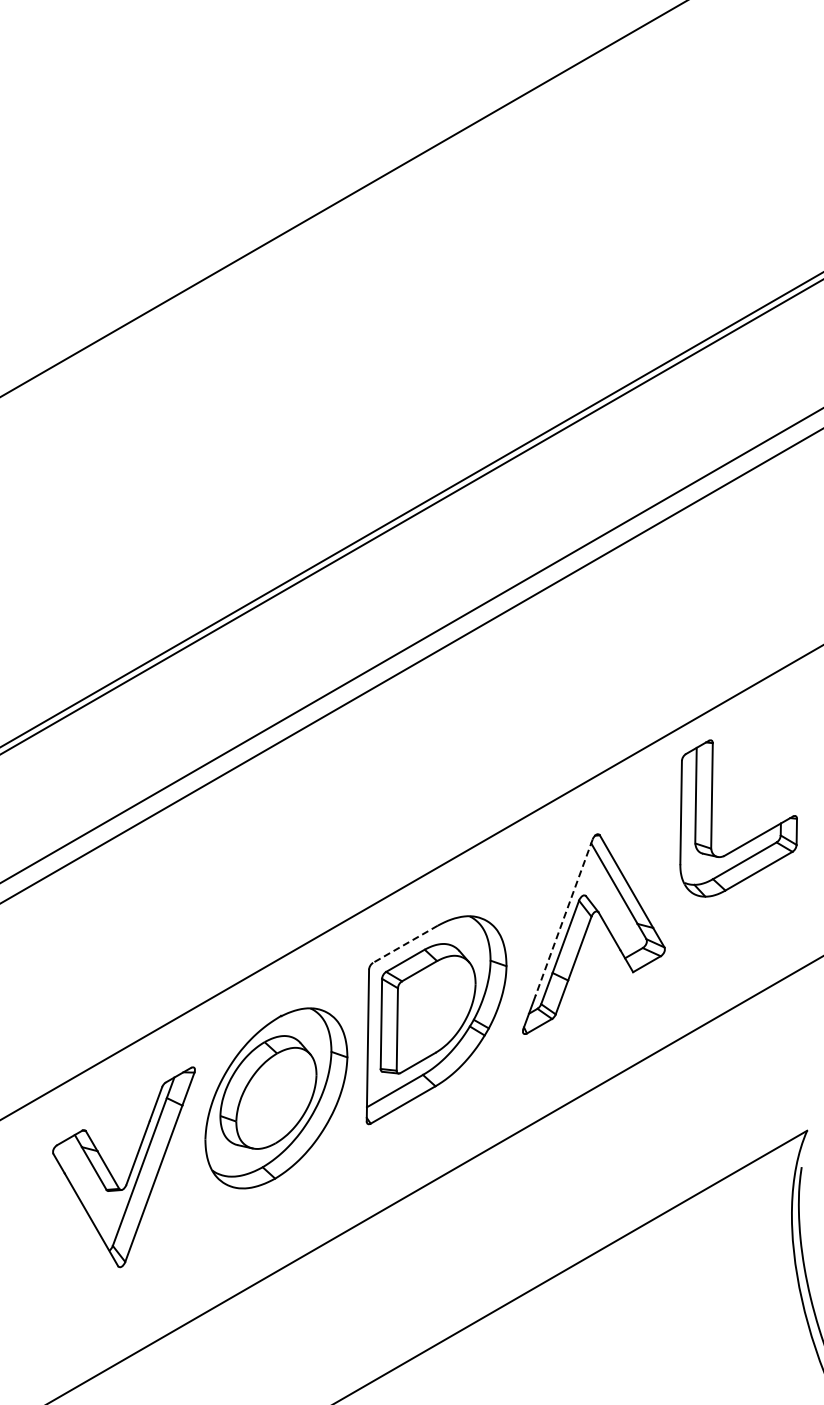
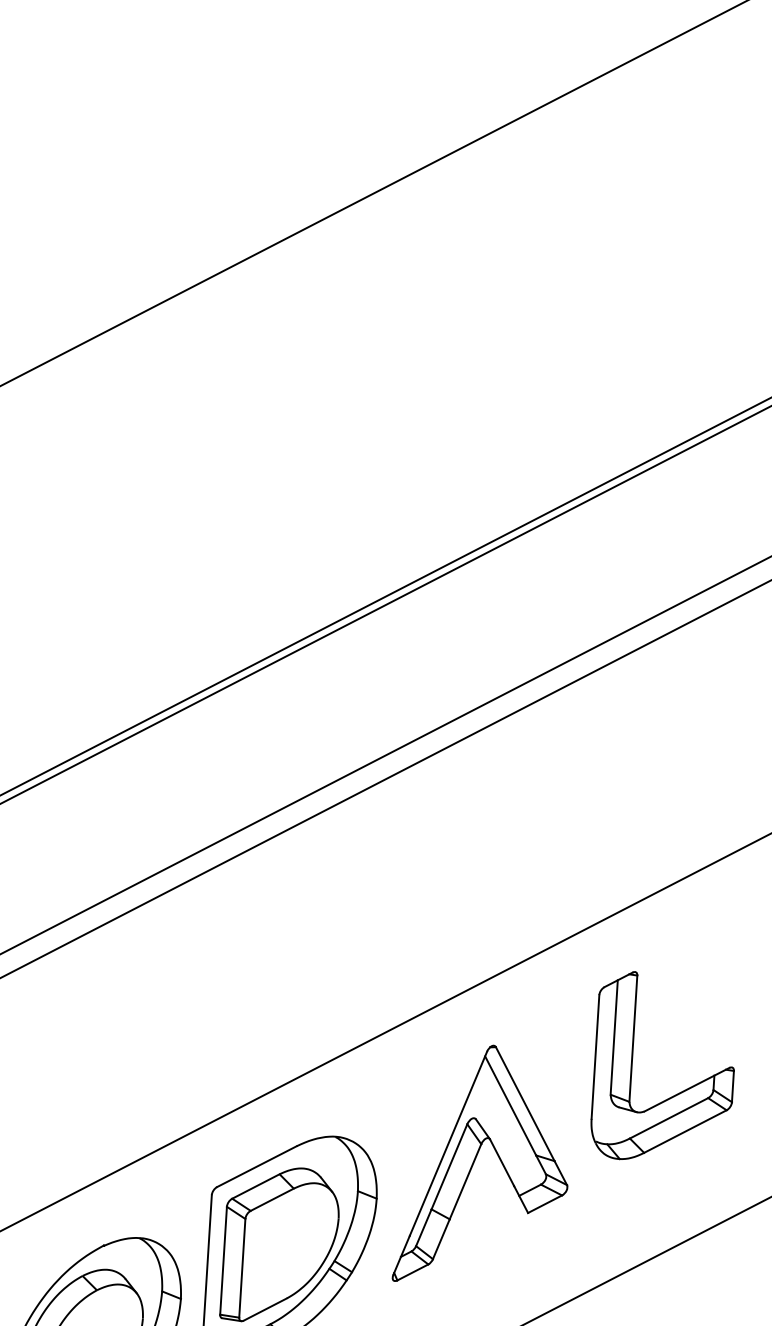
part: (750, 839) -> (677, 1093), moved
line: (563, 918) -> (447, 1144), dashed -> solid
line: (405, 944) -> (256, 1166), dashed -> solid

